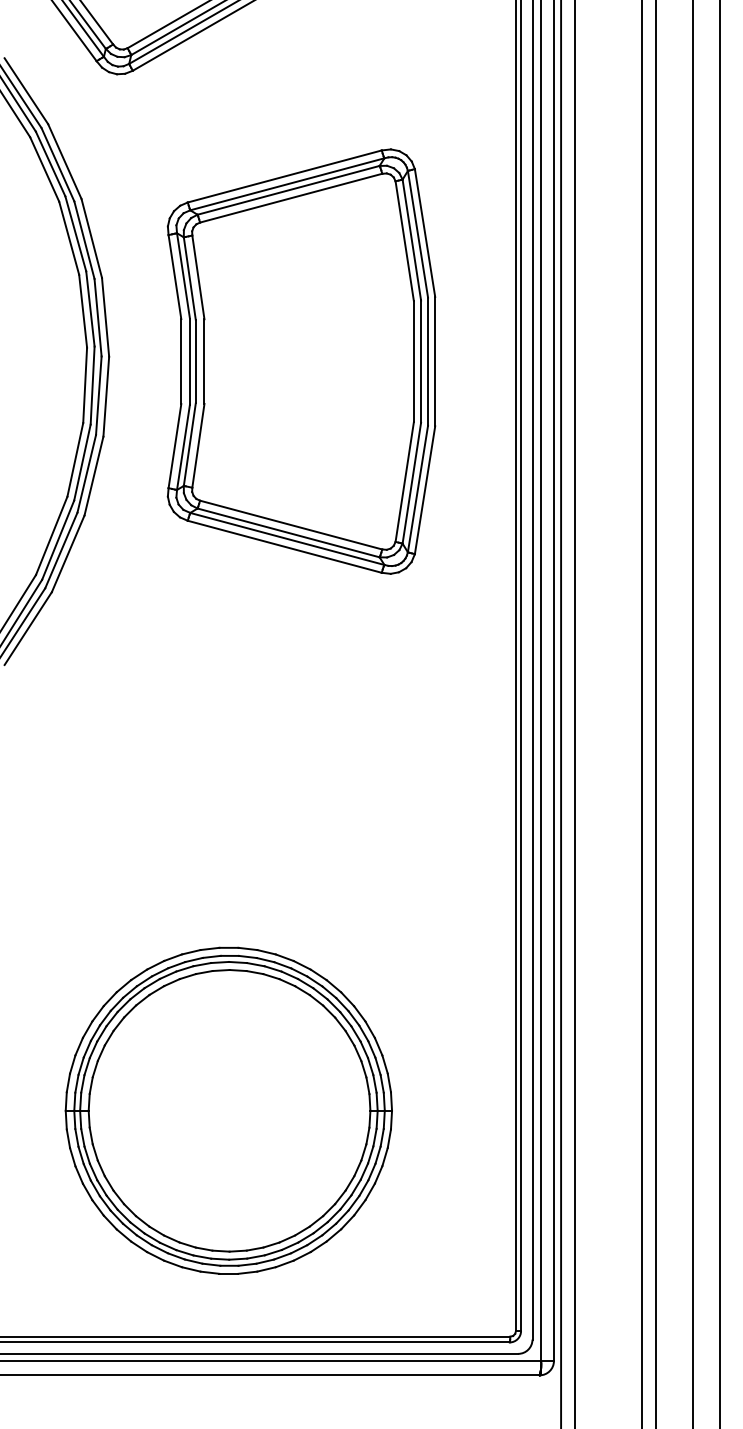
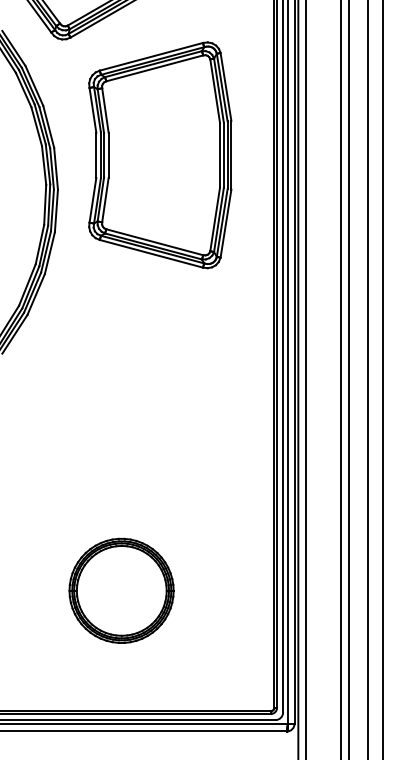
part: (301, 361) -> (160, 155), moved
part: (228, 1110) -> (121, 590), size x0.6

